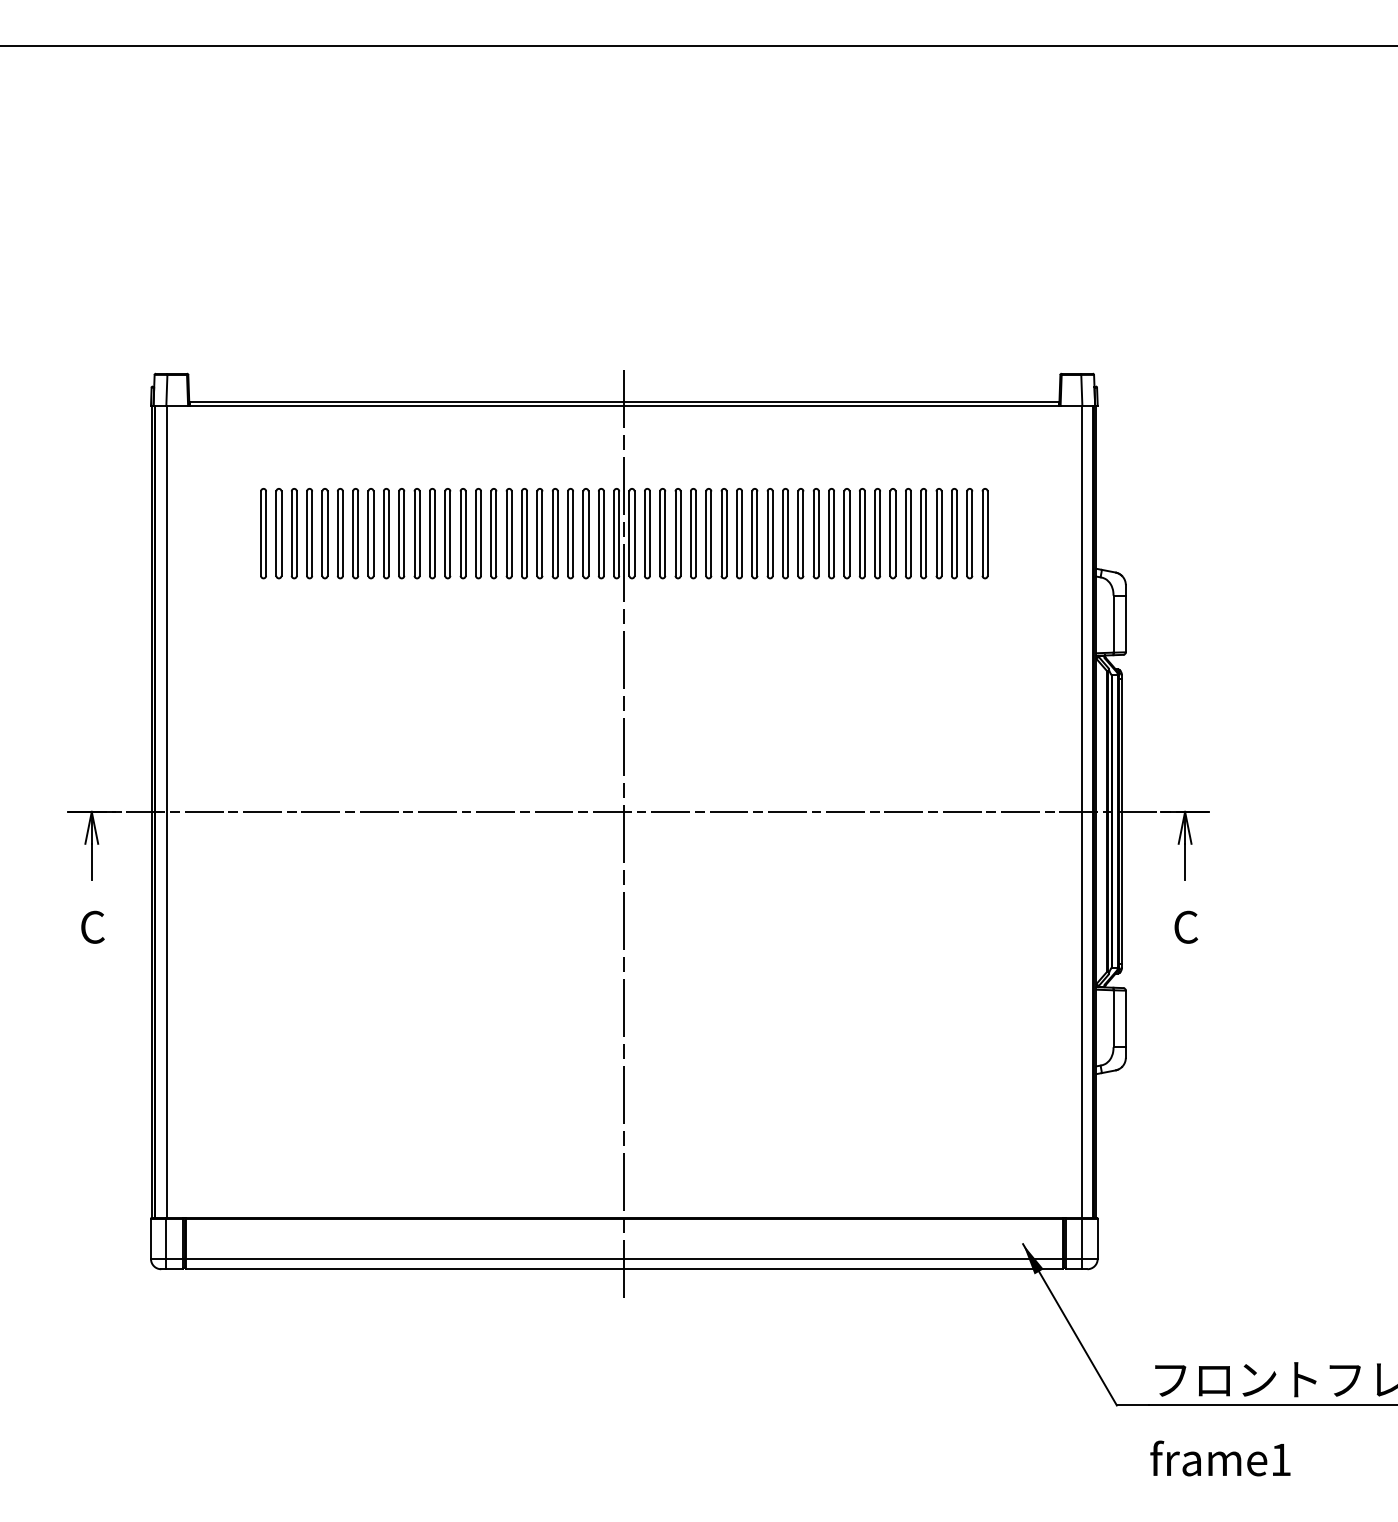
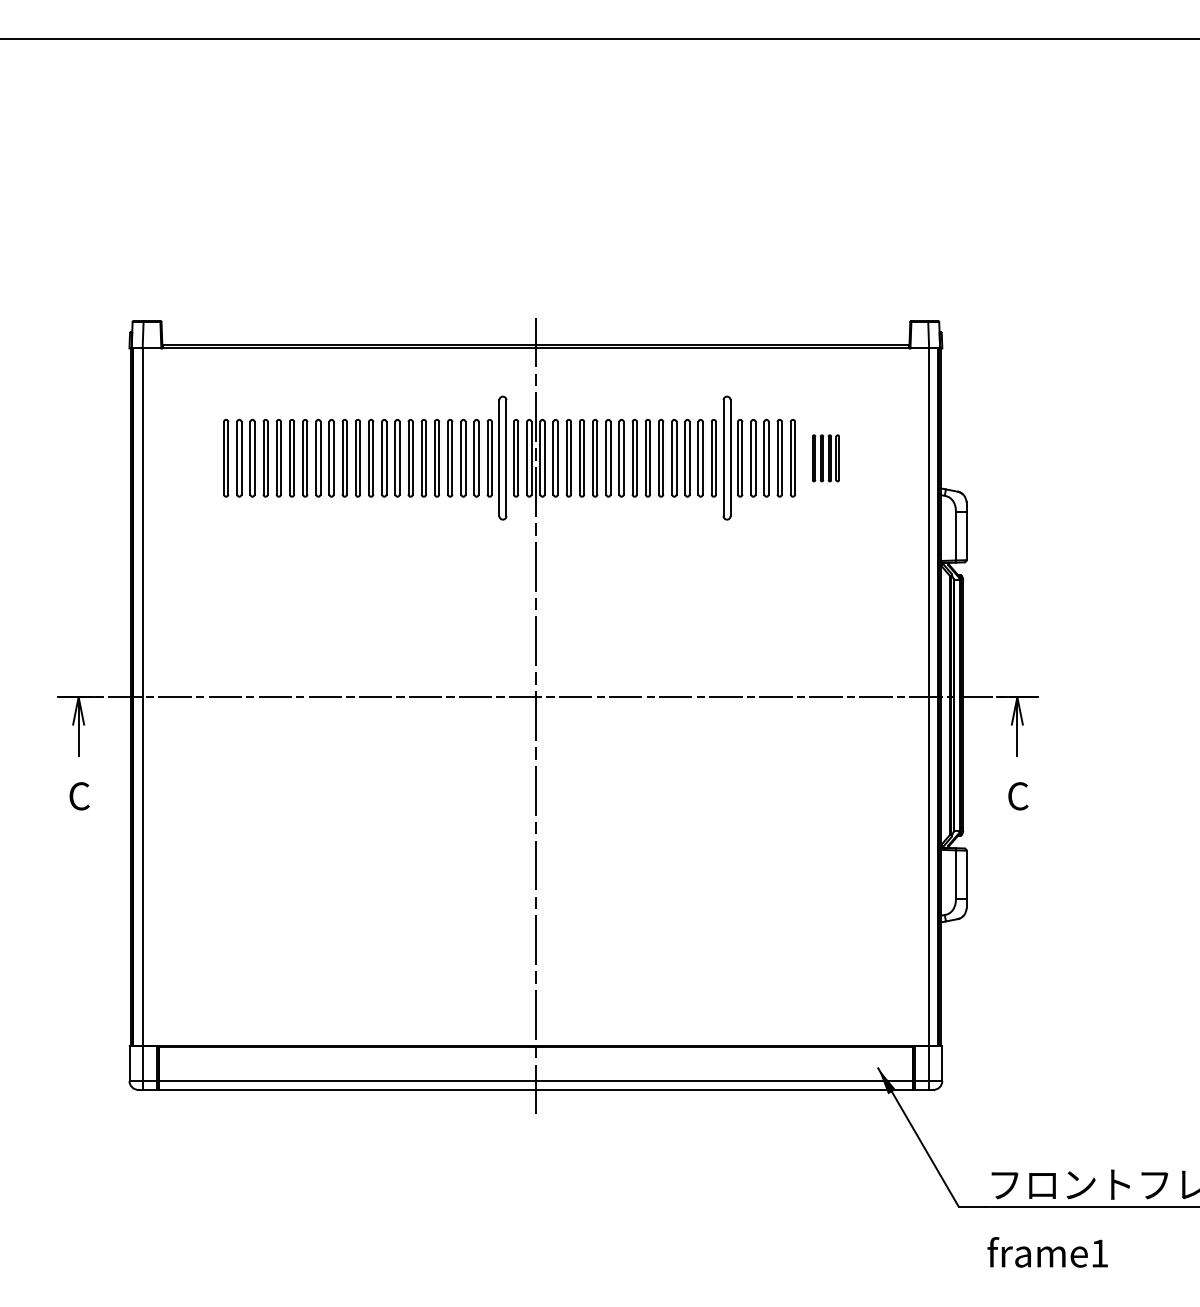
part: (585, 533) -> (502, 458), size x1.6
part: (846, 533) -> (726, 458), size x1.6
part: (961, 533) -> (825, 458), size x0.6

